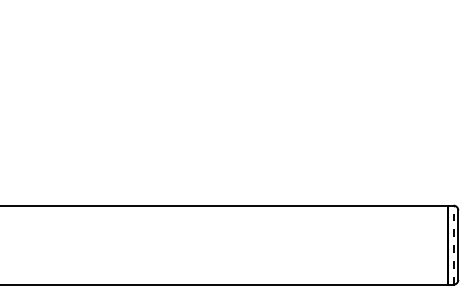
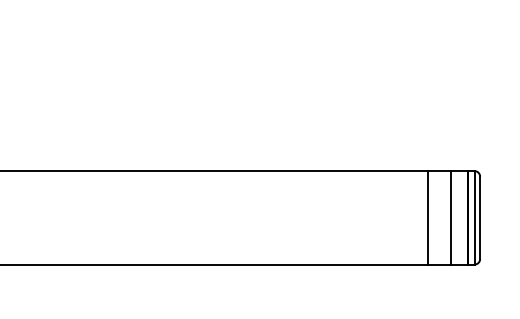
line: (413, 244) -> (427, 217), added
line: (433, 244) -> (450, 217), added
line: (453, 245) -> (474, 218), dashed -> solid

